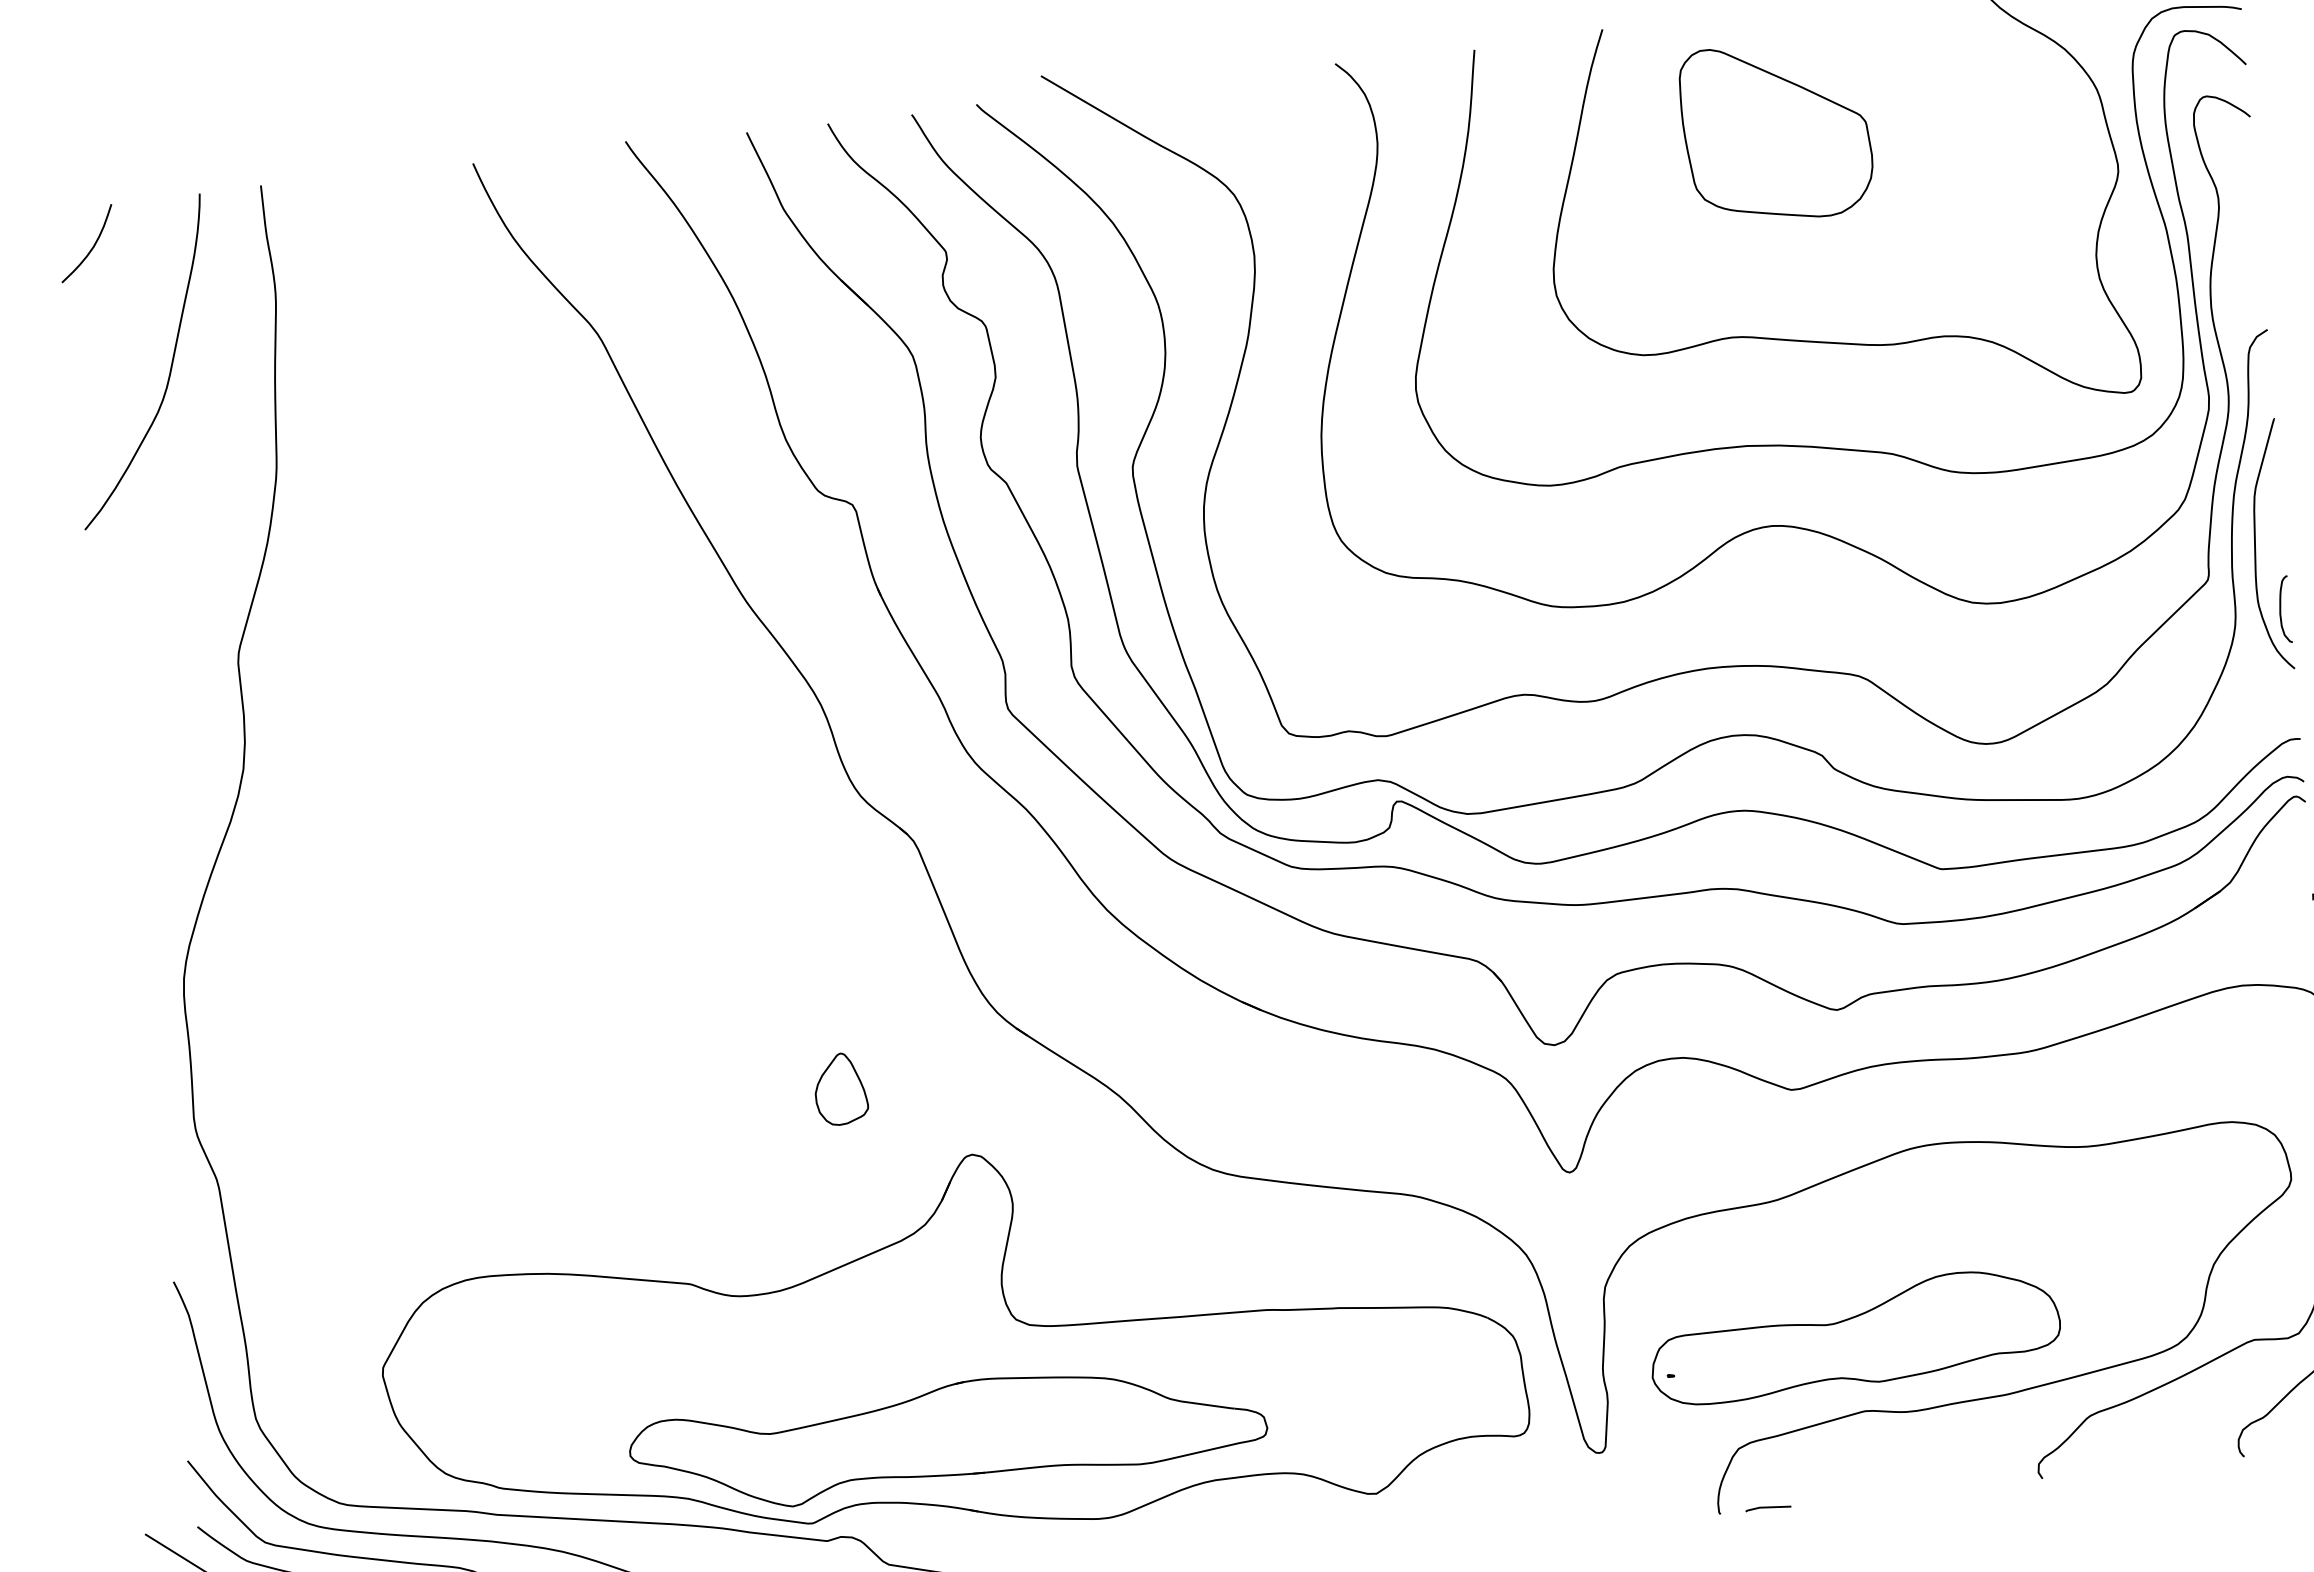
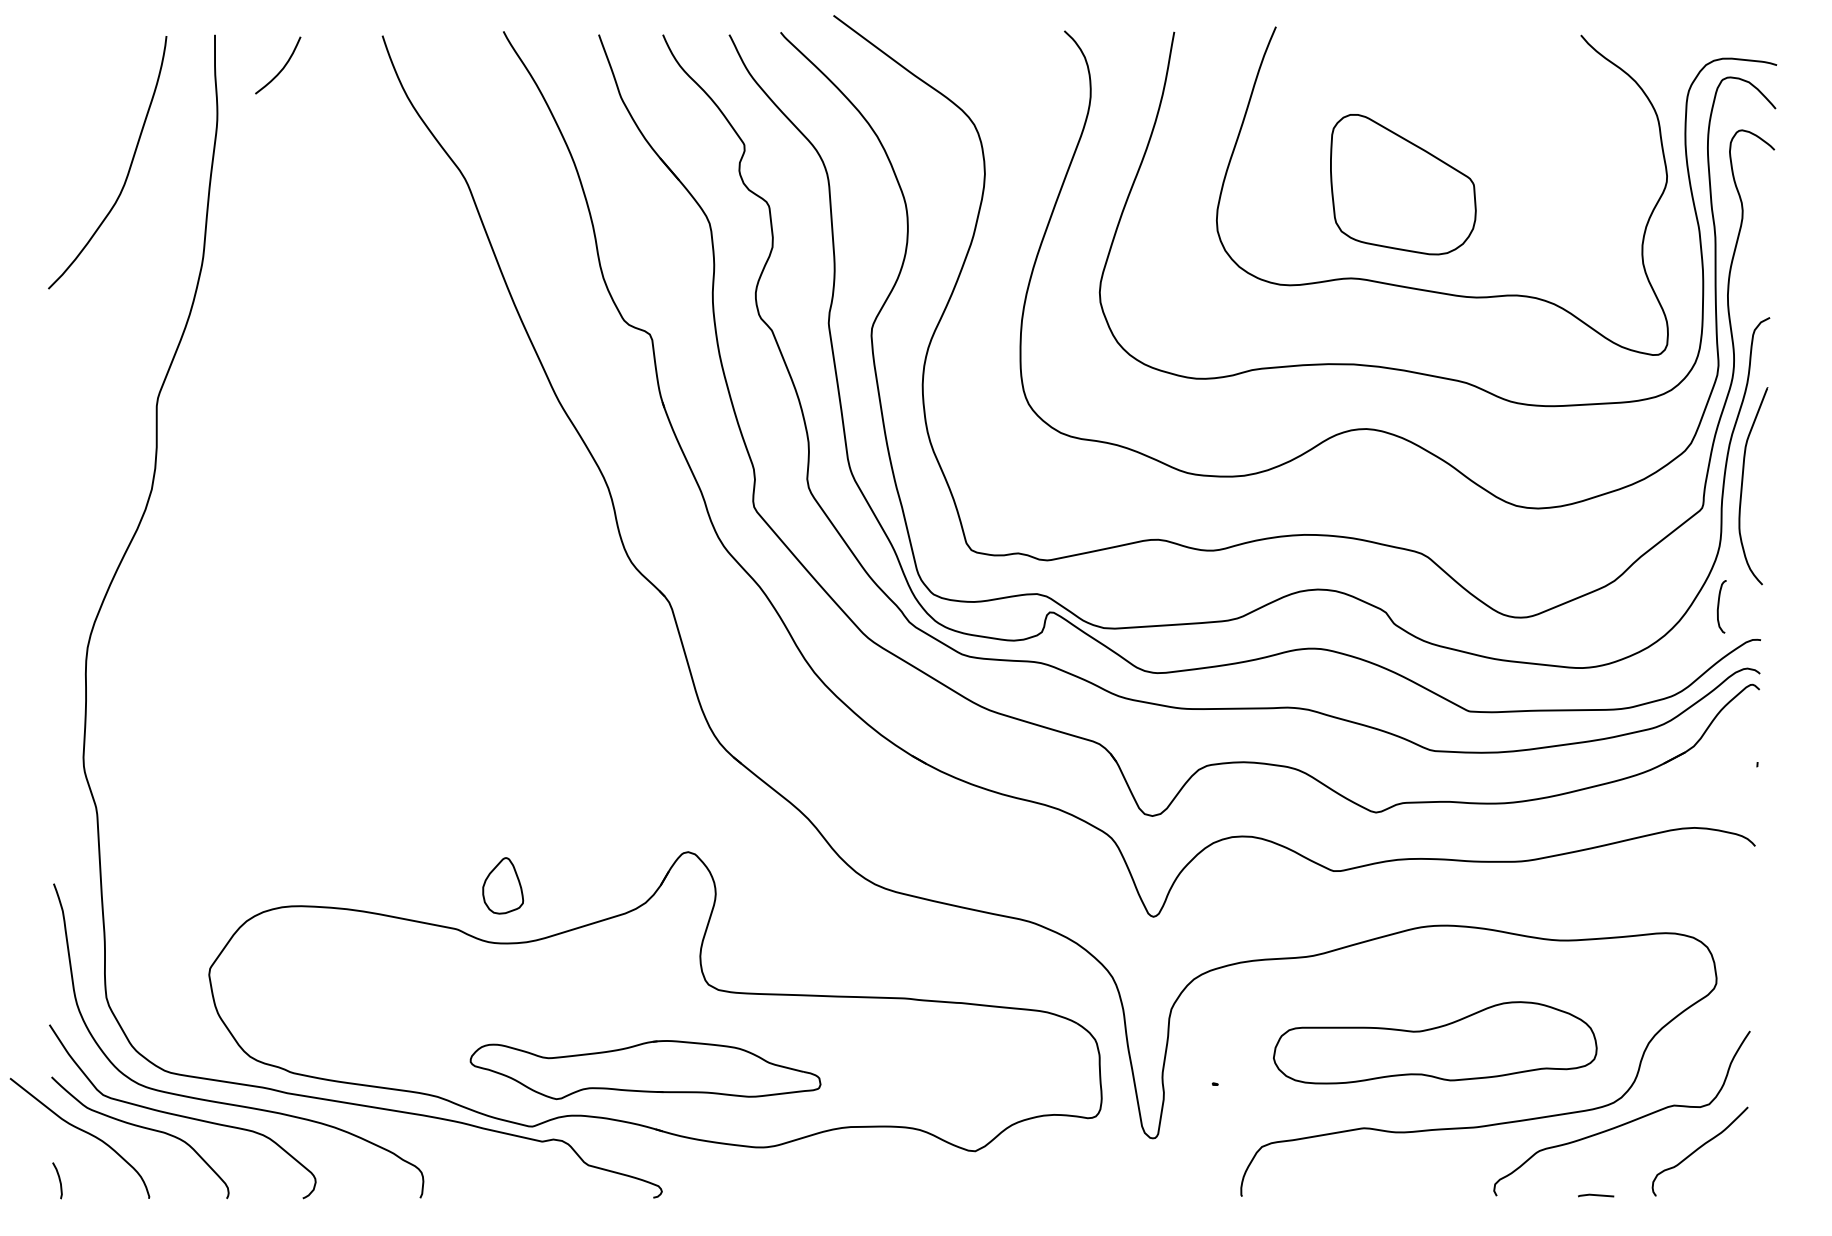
part: (1776, 131) -> (1403, 184), moved
curve: (92, 245) -> (282, 67), moved
curve: (2281, 609) -> (1719, 606), moved
part: (841, 1088) -> (503, 885), moved
part: (1855, 1335) -> (1435, 1042), moved
part: (947, 1435) -> (645, 1069), size x0.7
line: (1768, 1507) -> (1596, 1195), moved

